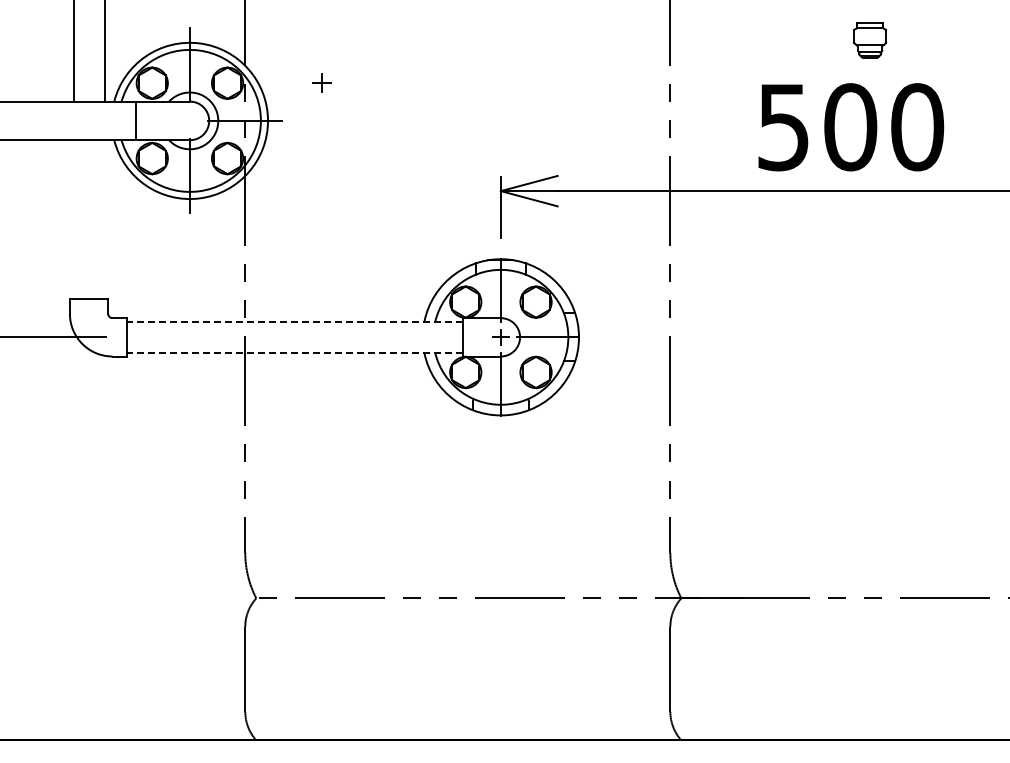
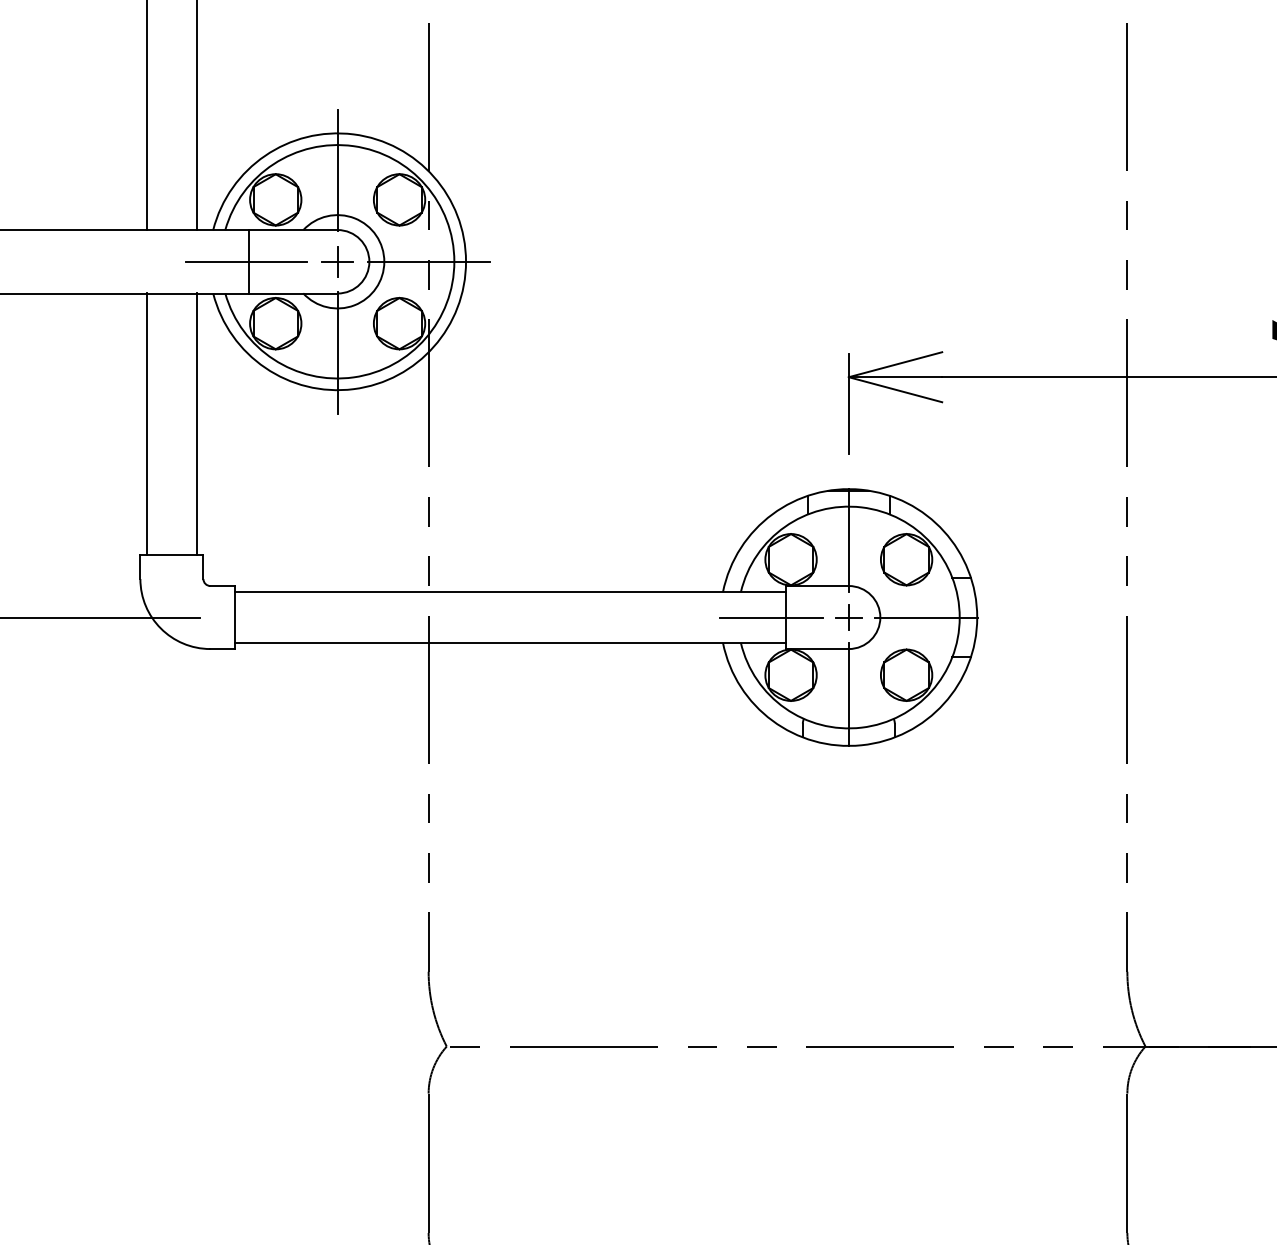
part: (321, 82) -> (336, 261), moved
line: (134, 120) -> (246, 261), added
line: (73, 219) -> (146, 423), added
line: (104, 219) -> (197, 423), added
line: (295, 321) -> (511, 591), dashed -> solid
line: (453, 337) -> (770, 617), added
line: (295, 352) -> (511, 642), dashed -> solid

